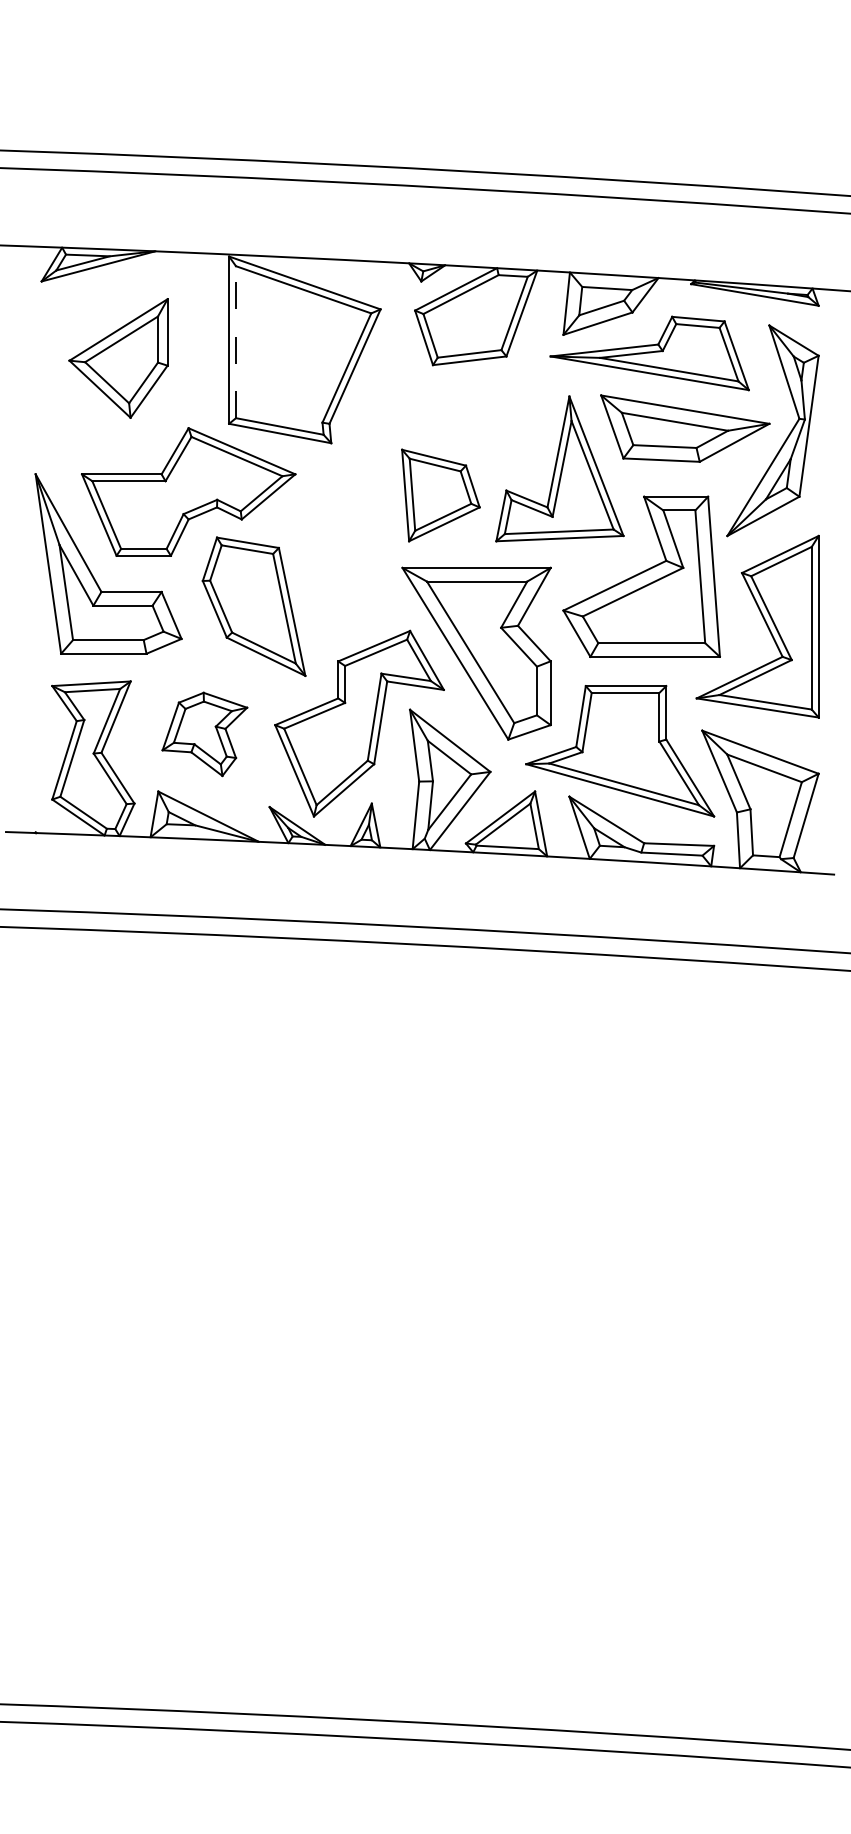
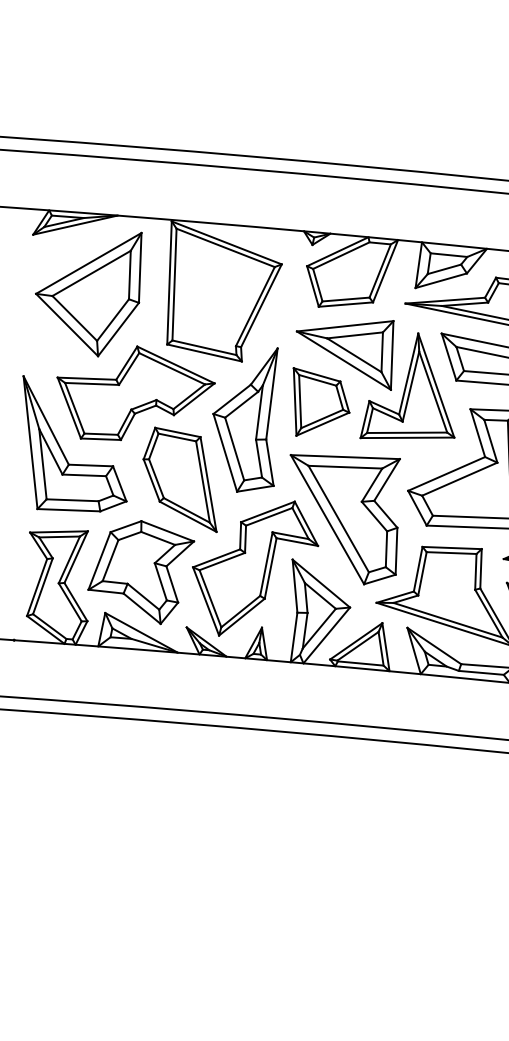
line: (236, 342) -> (174, 284), dashed -> solid
part: (118, 358) -> (87, 293), size x1.43
part: (469, 427) -> (343, 353), added
part: (337, 521) -> (244, 419), added
part: (204, 734) -> (140, 572), size x1.67

